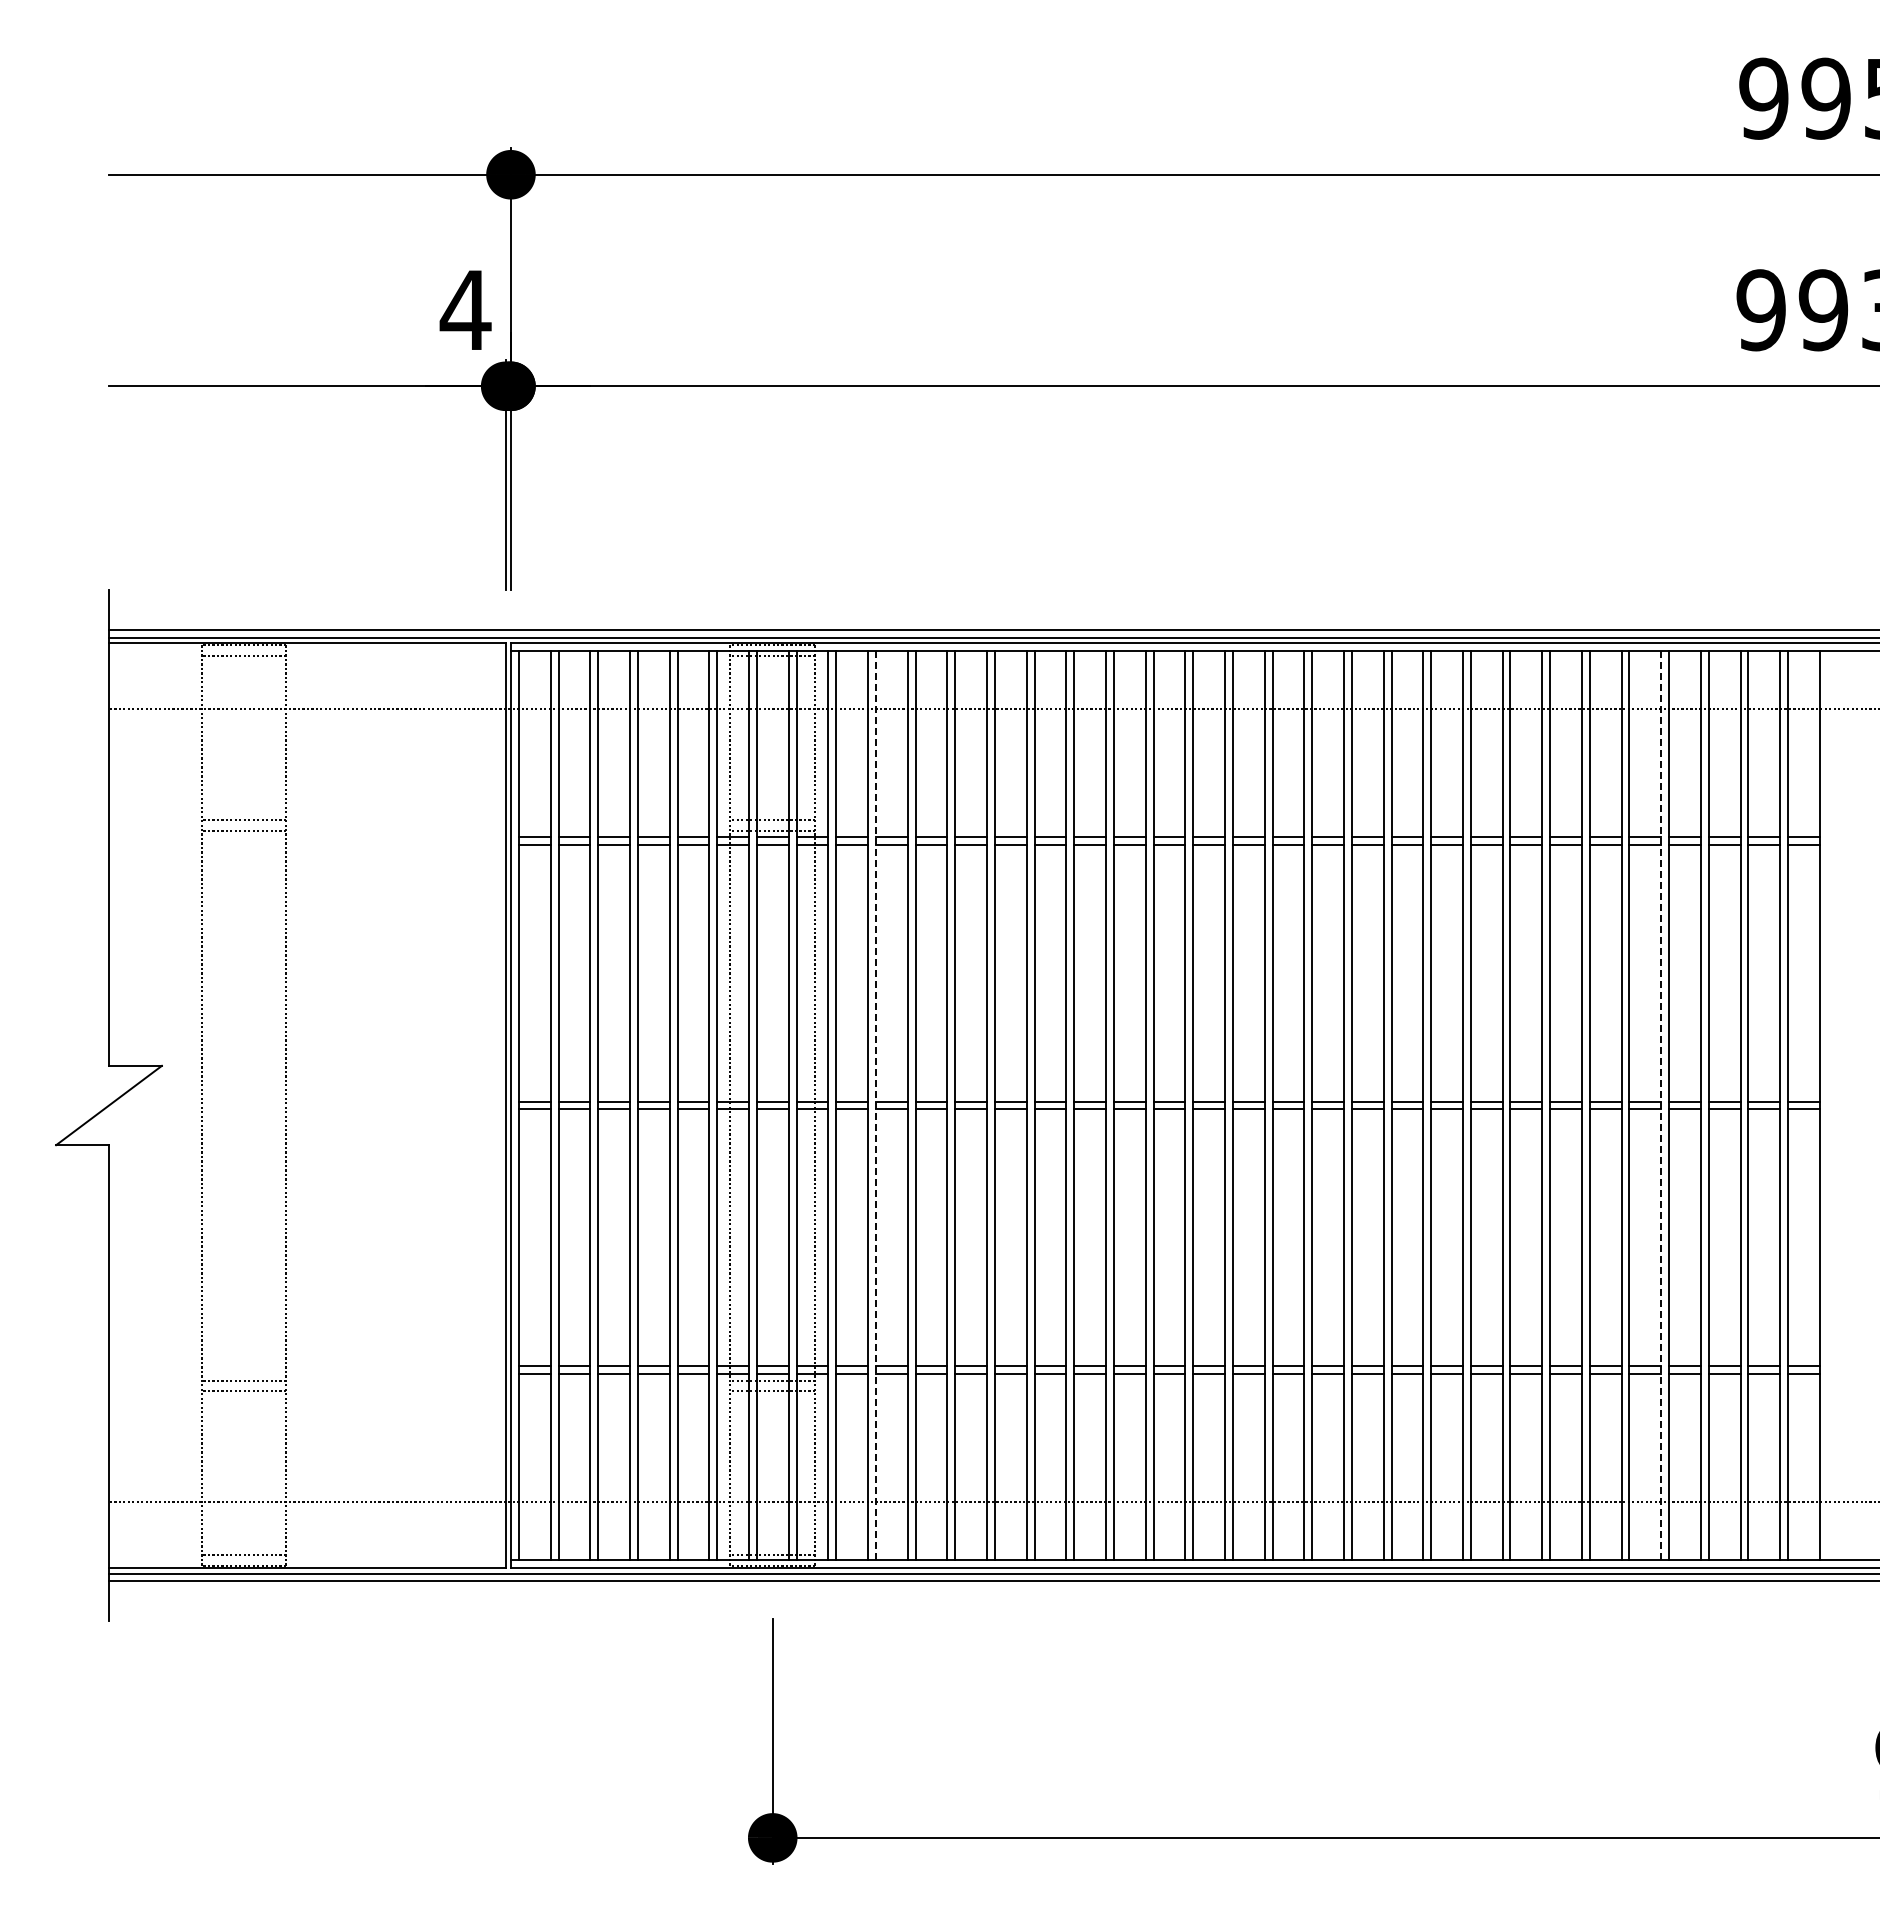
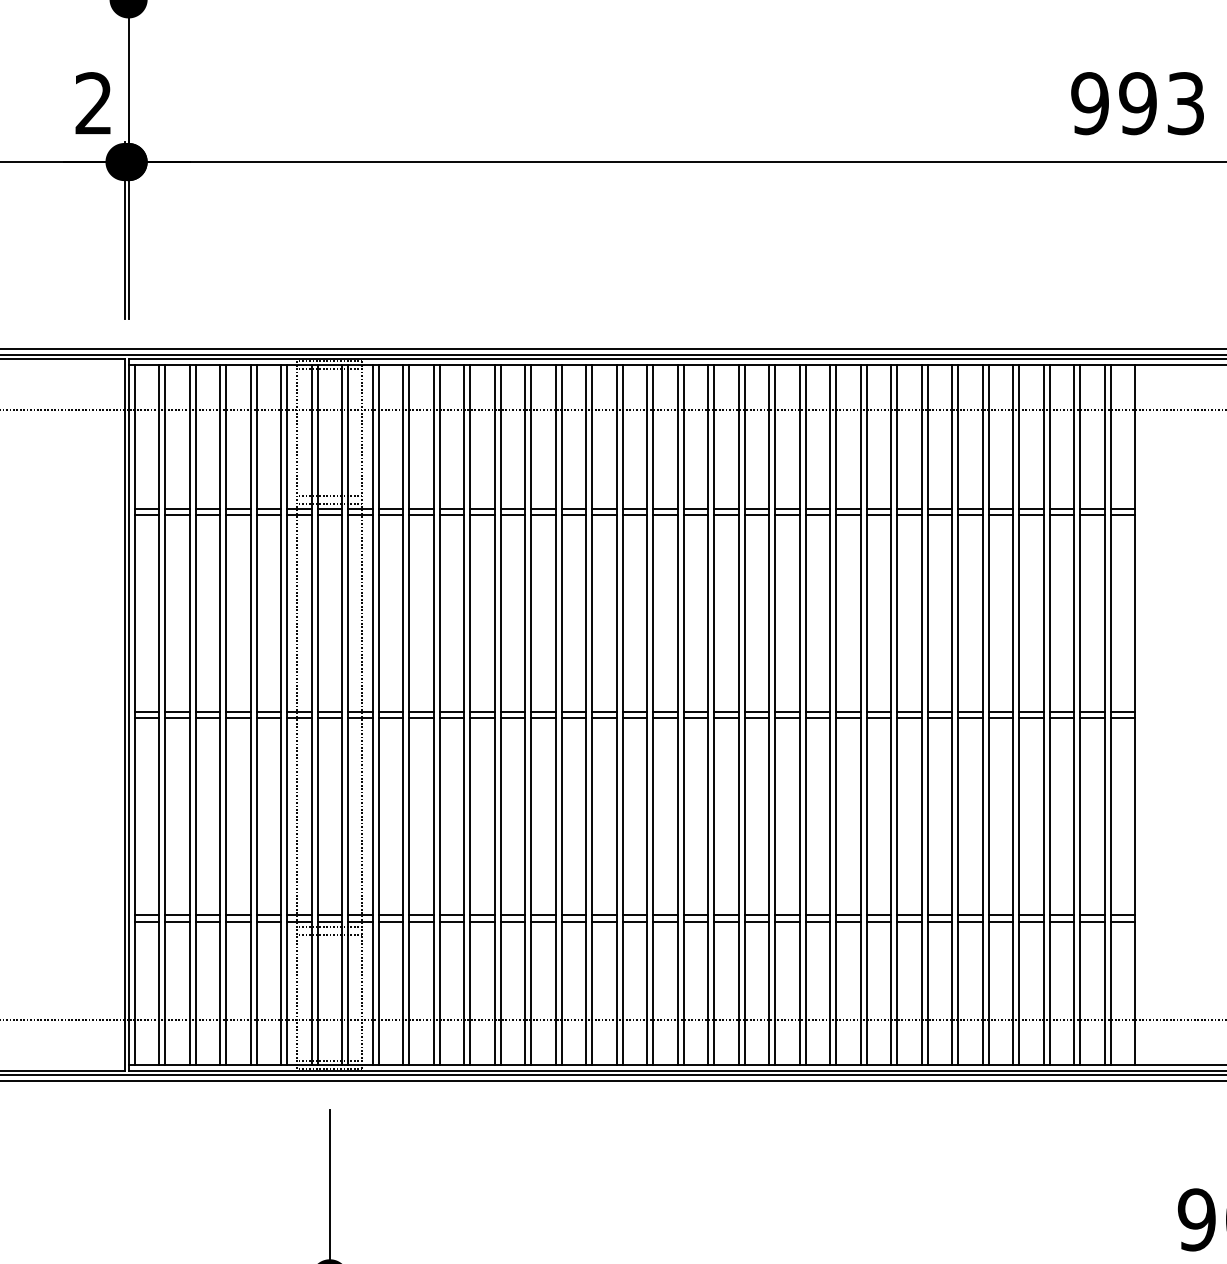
text: (465, 309) -> (93, 103), 4 -> 2
line: (875, 1105) -> (408, 715), dashed -> solid
line: (1661, 1105) -> (1013, 715), dashed -> solid

